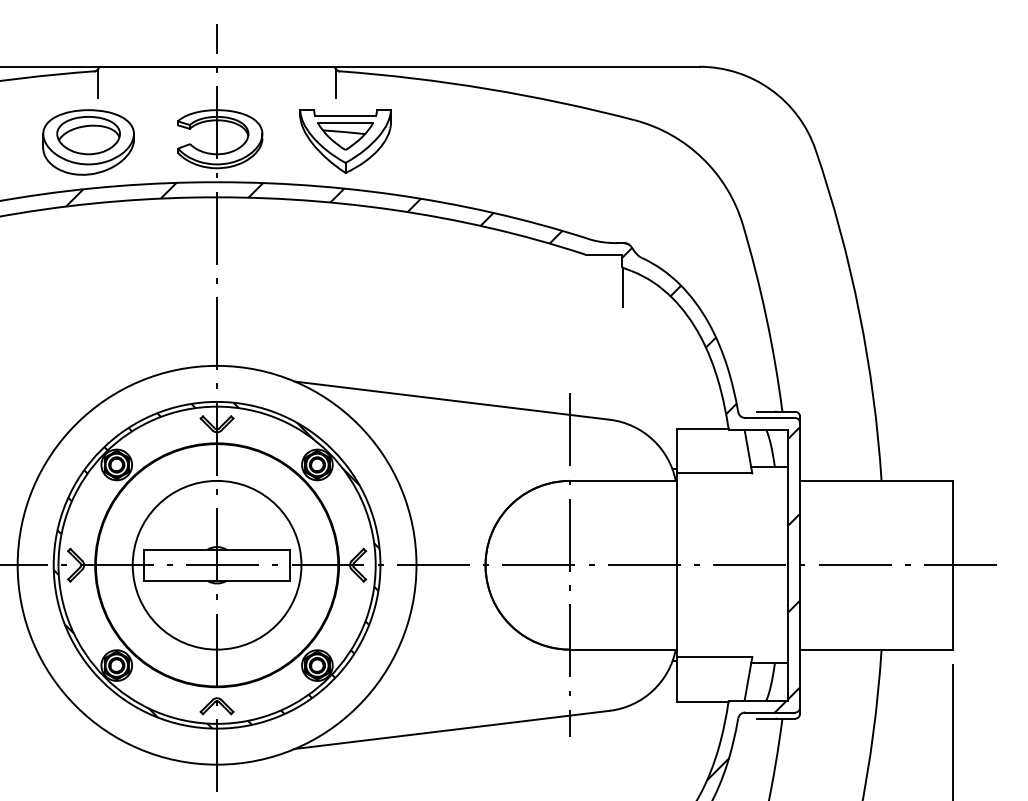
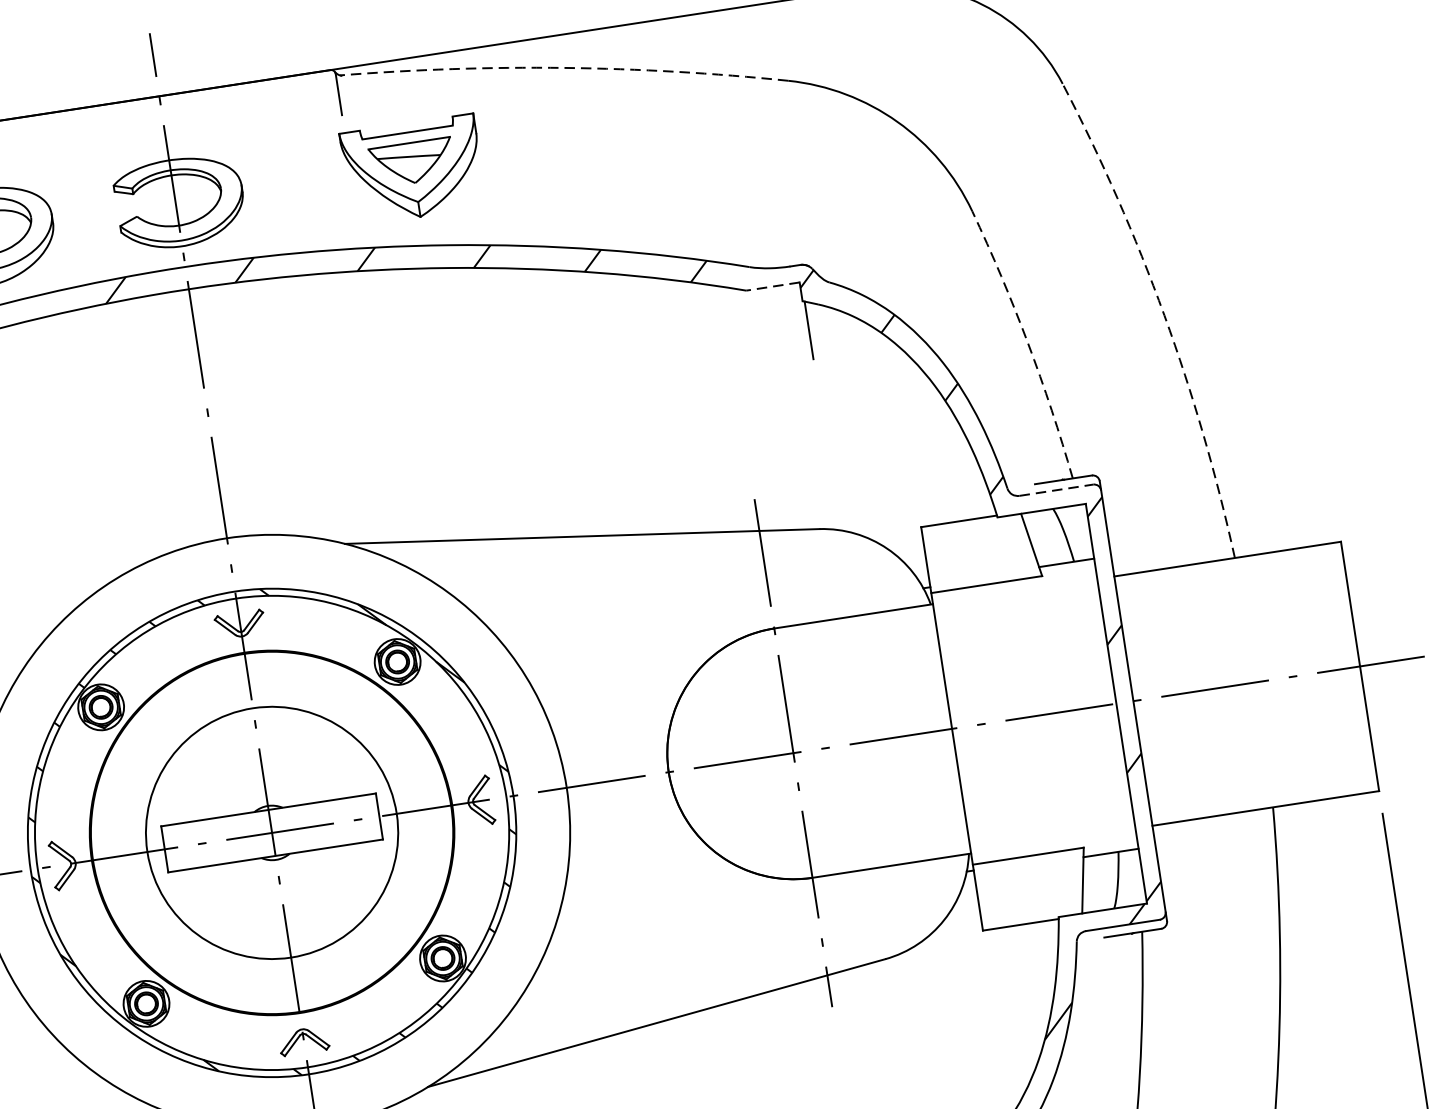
arc: (487, 89) -> (564, 68), solid -> dashed
part: (345, 141) -> (413, 170), moved
line: (603, 254) -> (772, 286), solid -> dashed
arc: (859, 313) -> (1164, 315), solid -> dashed
arc: (766, 317) -> (1027, 342), solid -> dashed
line: (770, 418) -> (1056, 490), solid -> dashed

